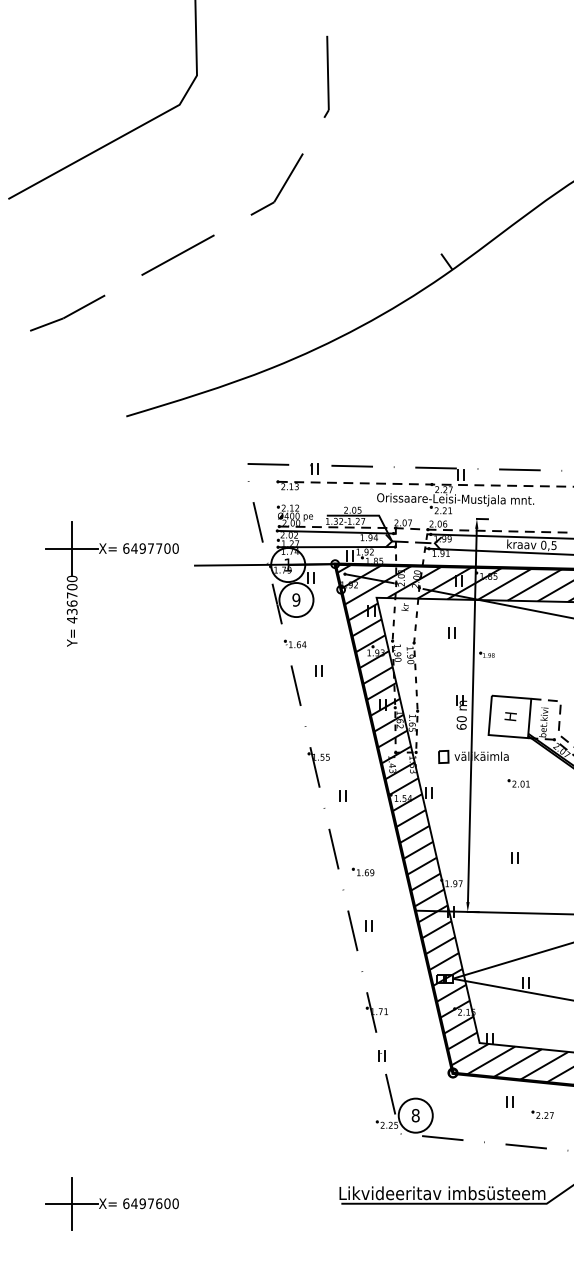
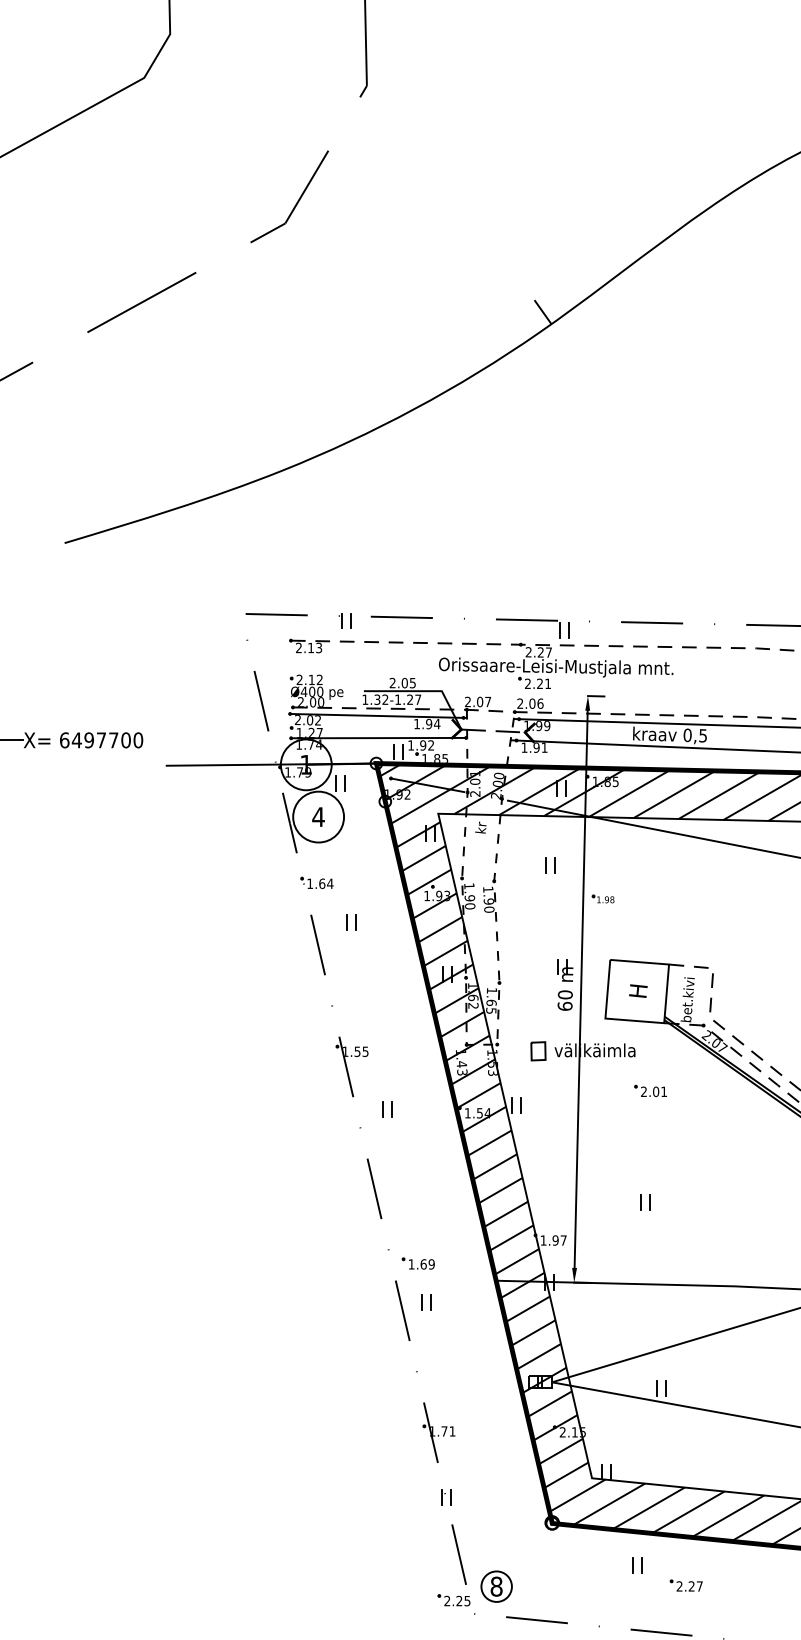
text: (296, 599) -> (318, 816), 9 -> 4
part: (362, 871) -> (417, 1262), moved
circle: (415, 1115) -> (496, 1586), size x0.6

